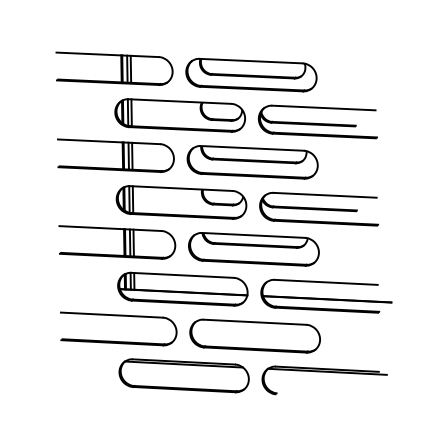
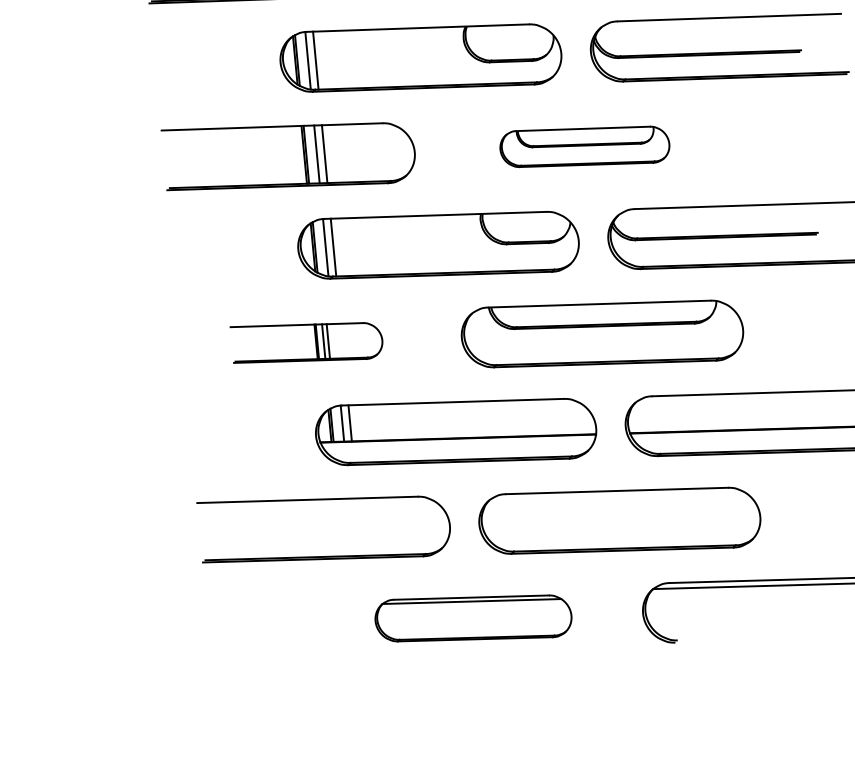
part: (252, 162) -> (584, 147), size x0.6
part: (117, 242) -> (307, 342), size x0.6
part: (183, 375) -> (472, 617), size x0.7

